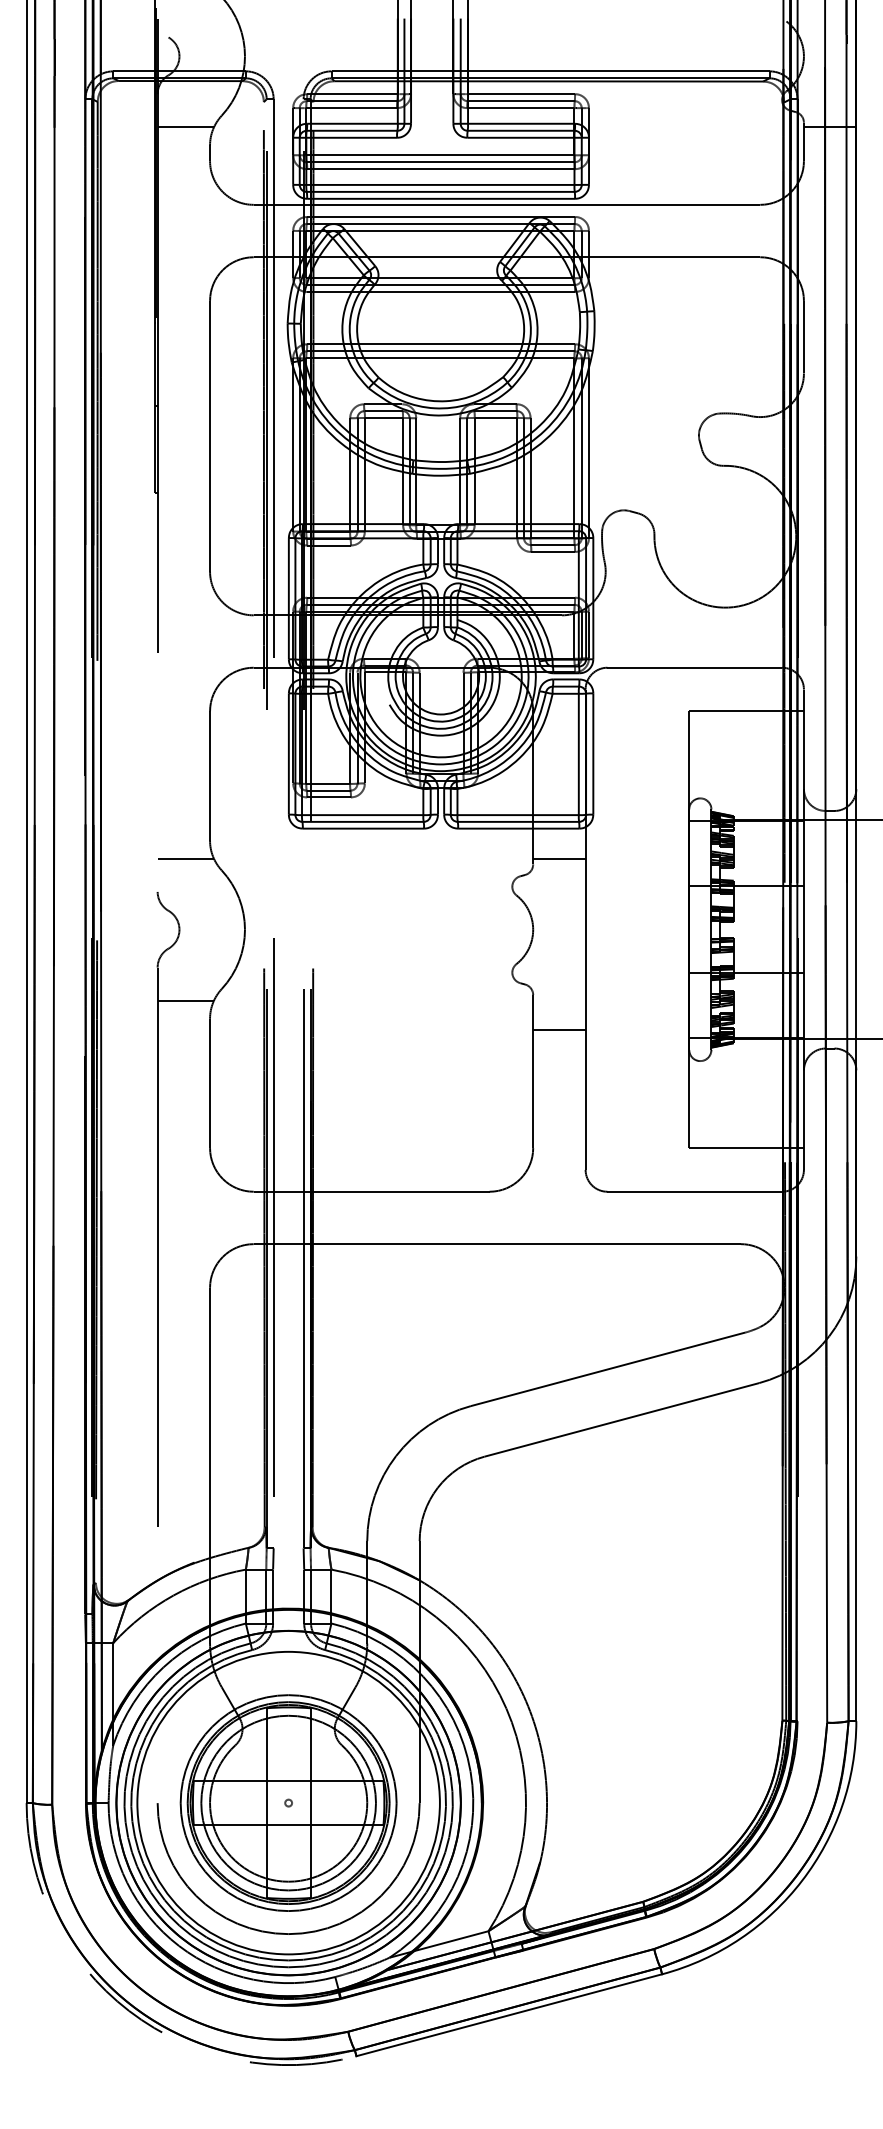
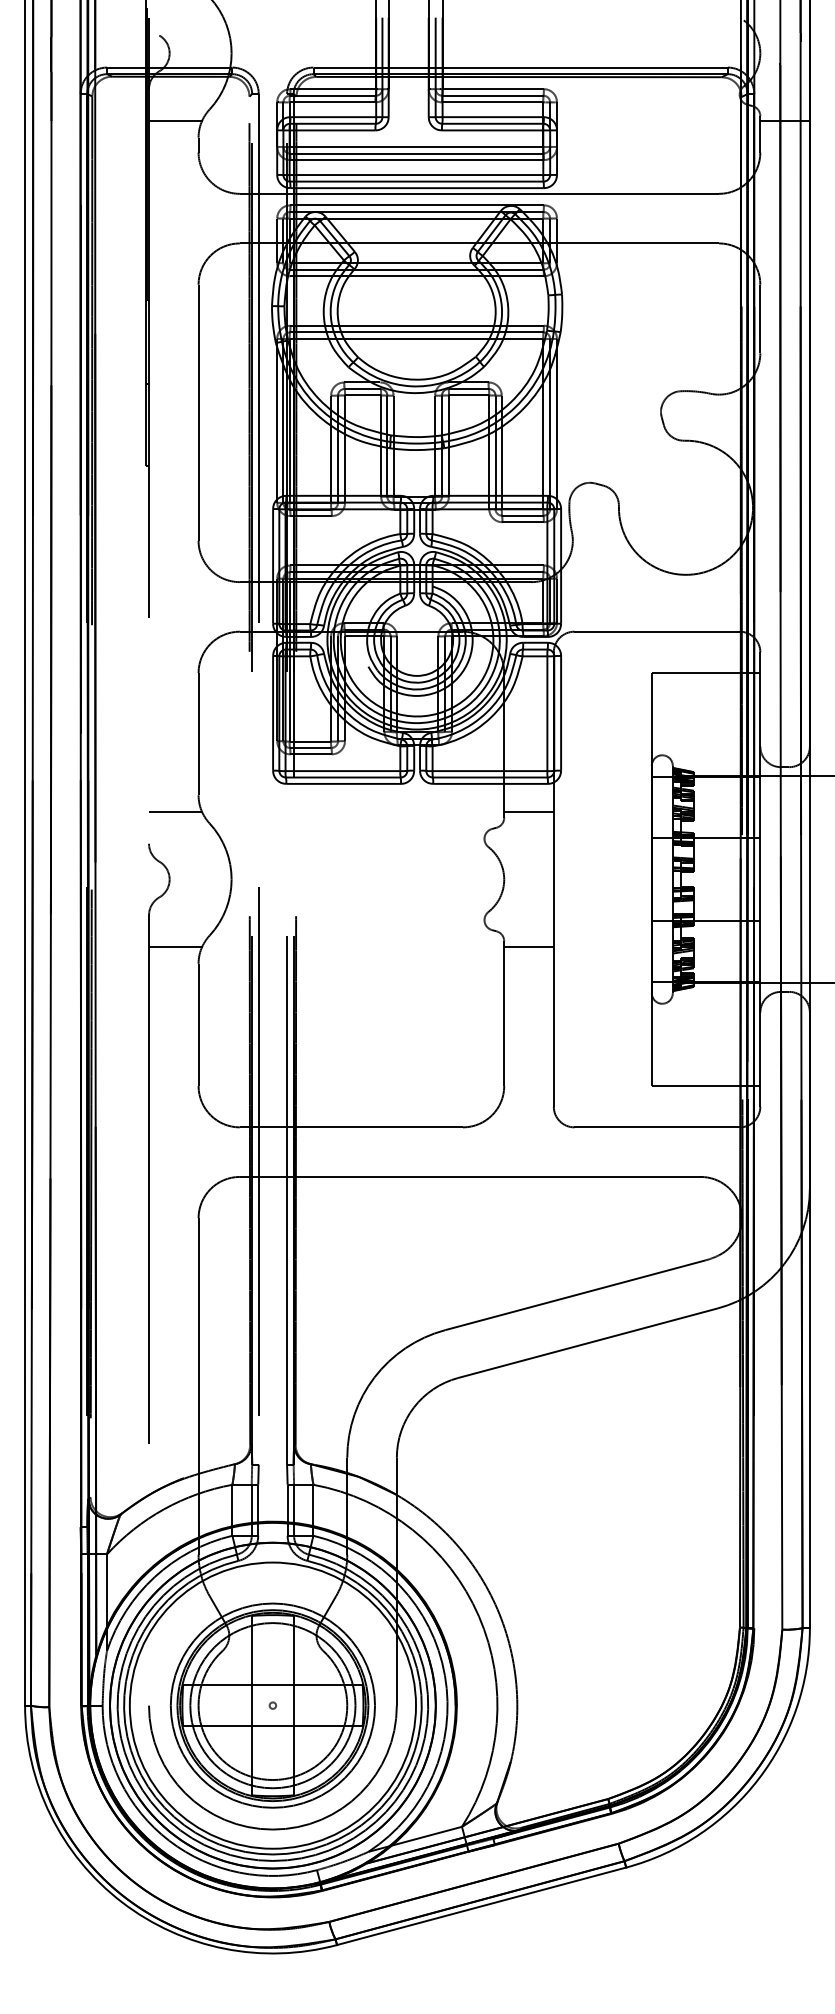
line: (559, 1029) -> (529, 946), moved
arc: (129, 2010) -> (122, 1901), dashed -> solid

